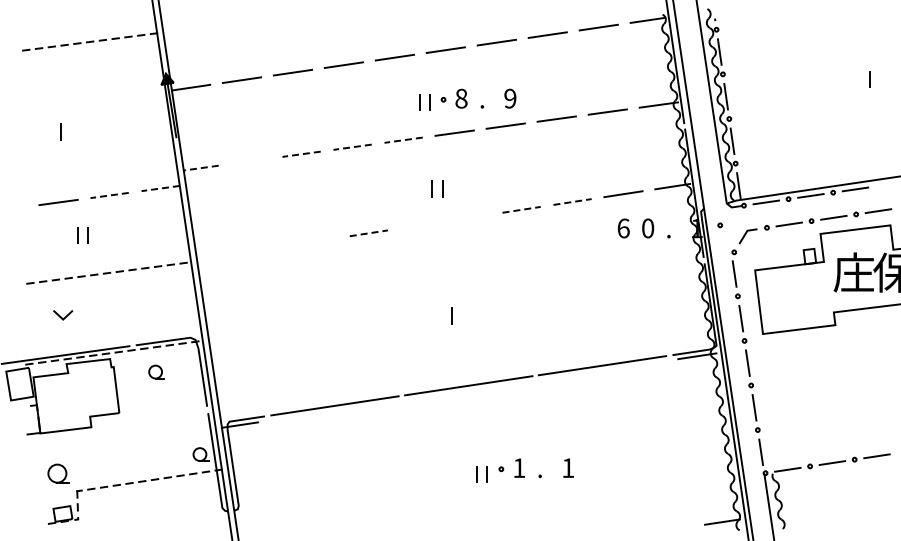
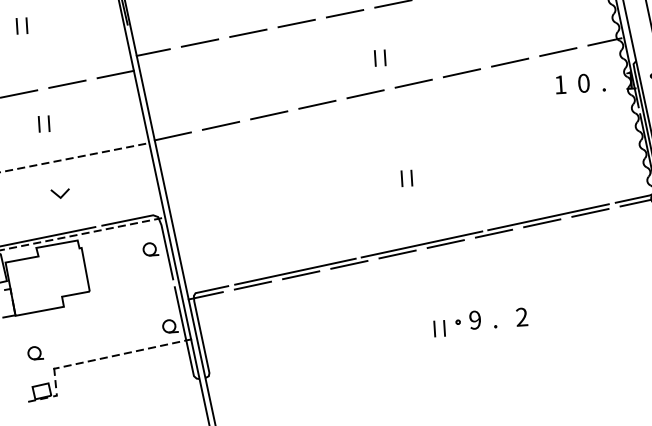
line: (70, 131) -> (26, 25), added
line: (403, 140) -> (344, 14), dashed -> solid
line: (352, 147) -> (296, 23), dashed -> solid
line: (301, 154) -> (248, 33), dashed -> solid
line: (250, 160) -> (199, 42), added
line: (201, 168) -> (153, 52), dashed -> solid
line: (160, 188) -> (115, 74), dashed -> solid
line: (109, 195) -> (67, 84), dashed -> solid
line: (573, 201) -> (511, 62), dashed -> solid
line: (522, 209) -> (462, 72), dashed -> solid
line: (470, 217) -> (413, 83), added
line: (419, 225) -> (365, 94), added
text: (623, 228) -> (560, 84), 6 -> 1
line: (369, 233) -> (318, 104), dashed -> solid
line: (317, 241) -> (268, 115), added
line: (266, 248) -> (220, 125), added
line: (216, 256) -> (173, 136), added
line: (462, 315) -> (411, 177), added
line: (61, 316) -> (58, 195), moved
line: (646, 363) -> (590, 212), added
part: (156, 371) -> (150, 248), moved
line: (595, 371) -> (542, 223), added
line: (544, 379) -> (493, 233), added
line: (493, 386) -> (445, 243), added
line: (442, 394) -> (397, 254), added
line: (391, 402) -> (349, 265), added
line: (340, 409) -> (300, 274), added
line: (289, 417) -> (252, 285), added
text: (568, 467) -> (522, 316), 1 -> 2
text: (519, 468) -> (475, 320), 1 -> 9
part: (58, 473) -> (35, 352), size x0.71

